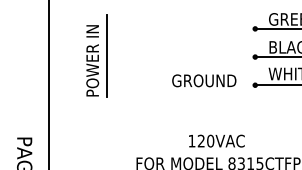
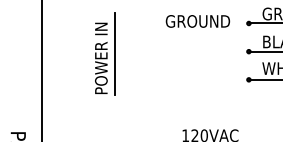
part: (96, 55) -> (105, 53), moved
text: (204, 80) -> (198, 21), moved

